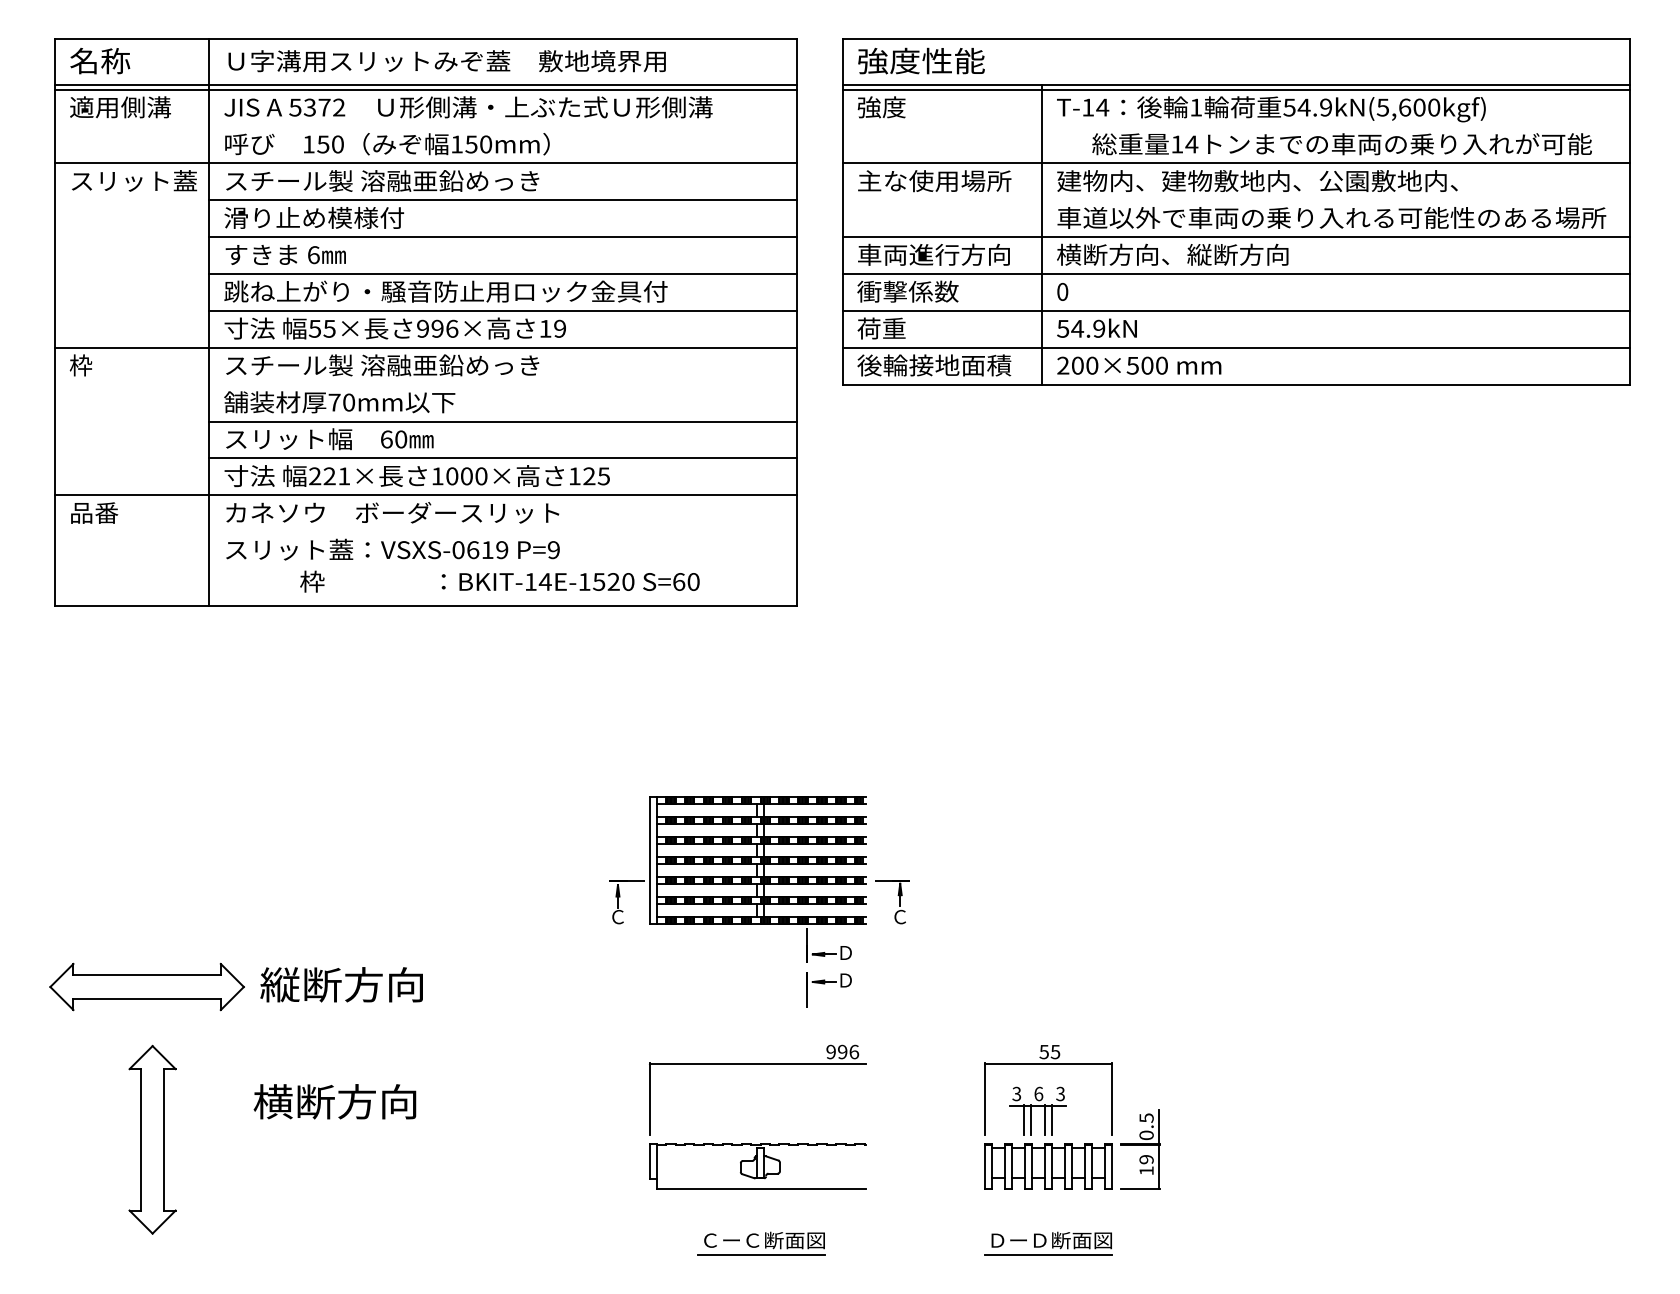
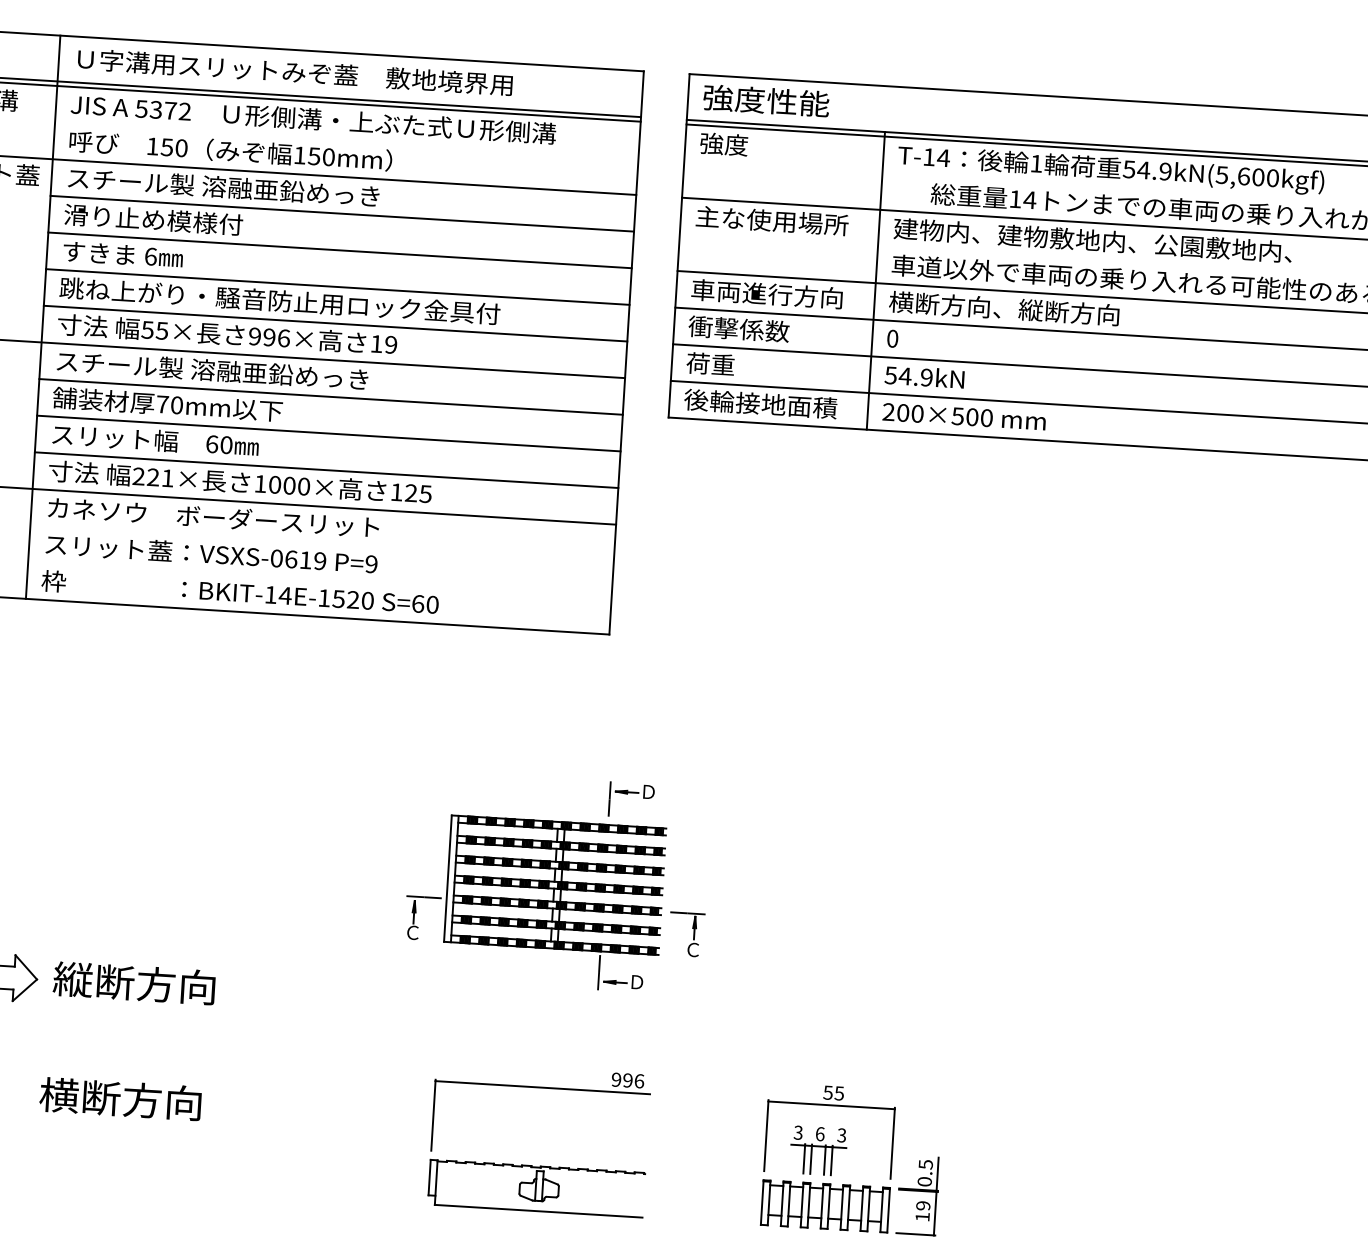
line: (502, 384) -> (330, 396), added
text: (499, 581) -> (239, 592), moved
part: (824, 984) -> (627, 794), moved

